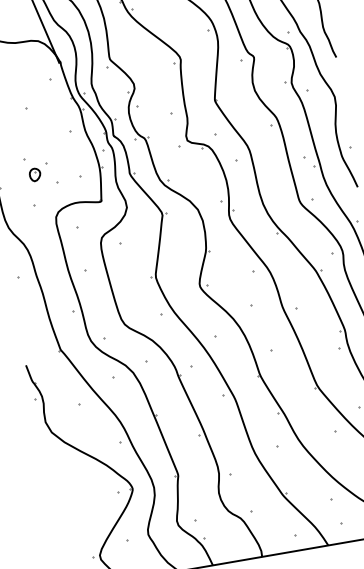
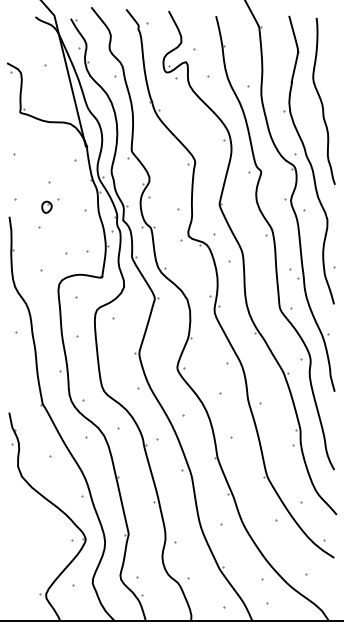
part: (38, 172) -> (50, 205), moved

